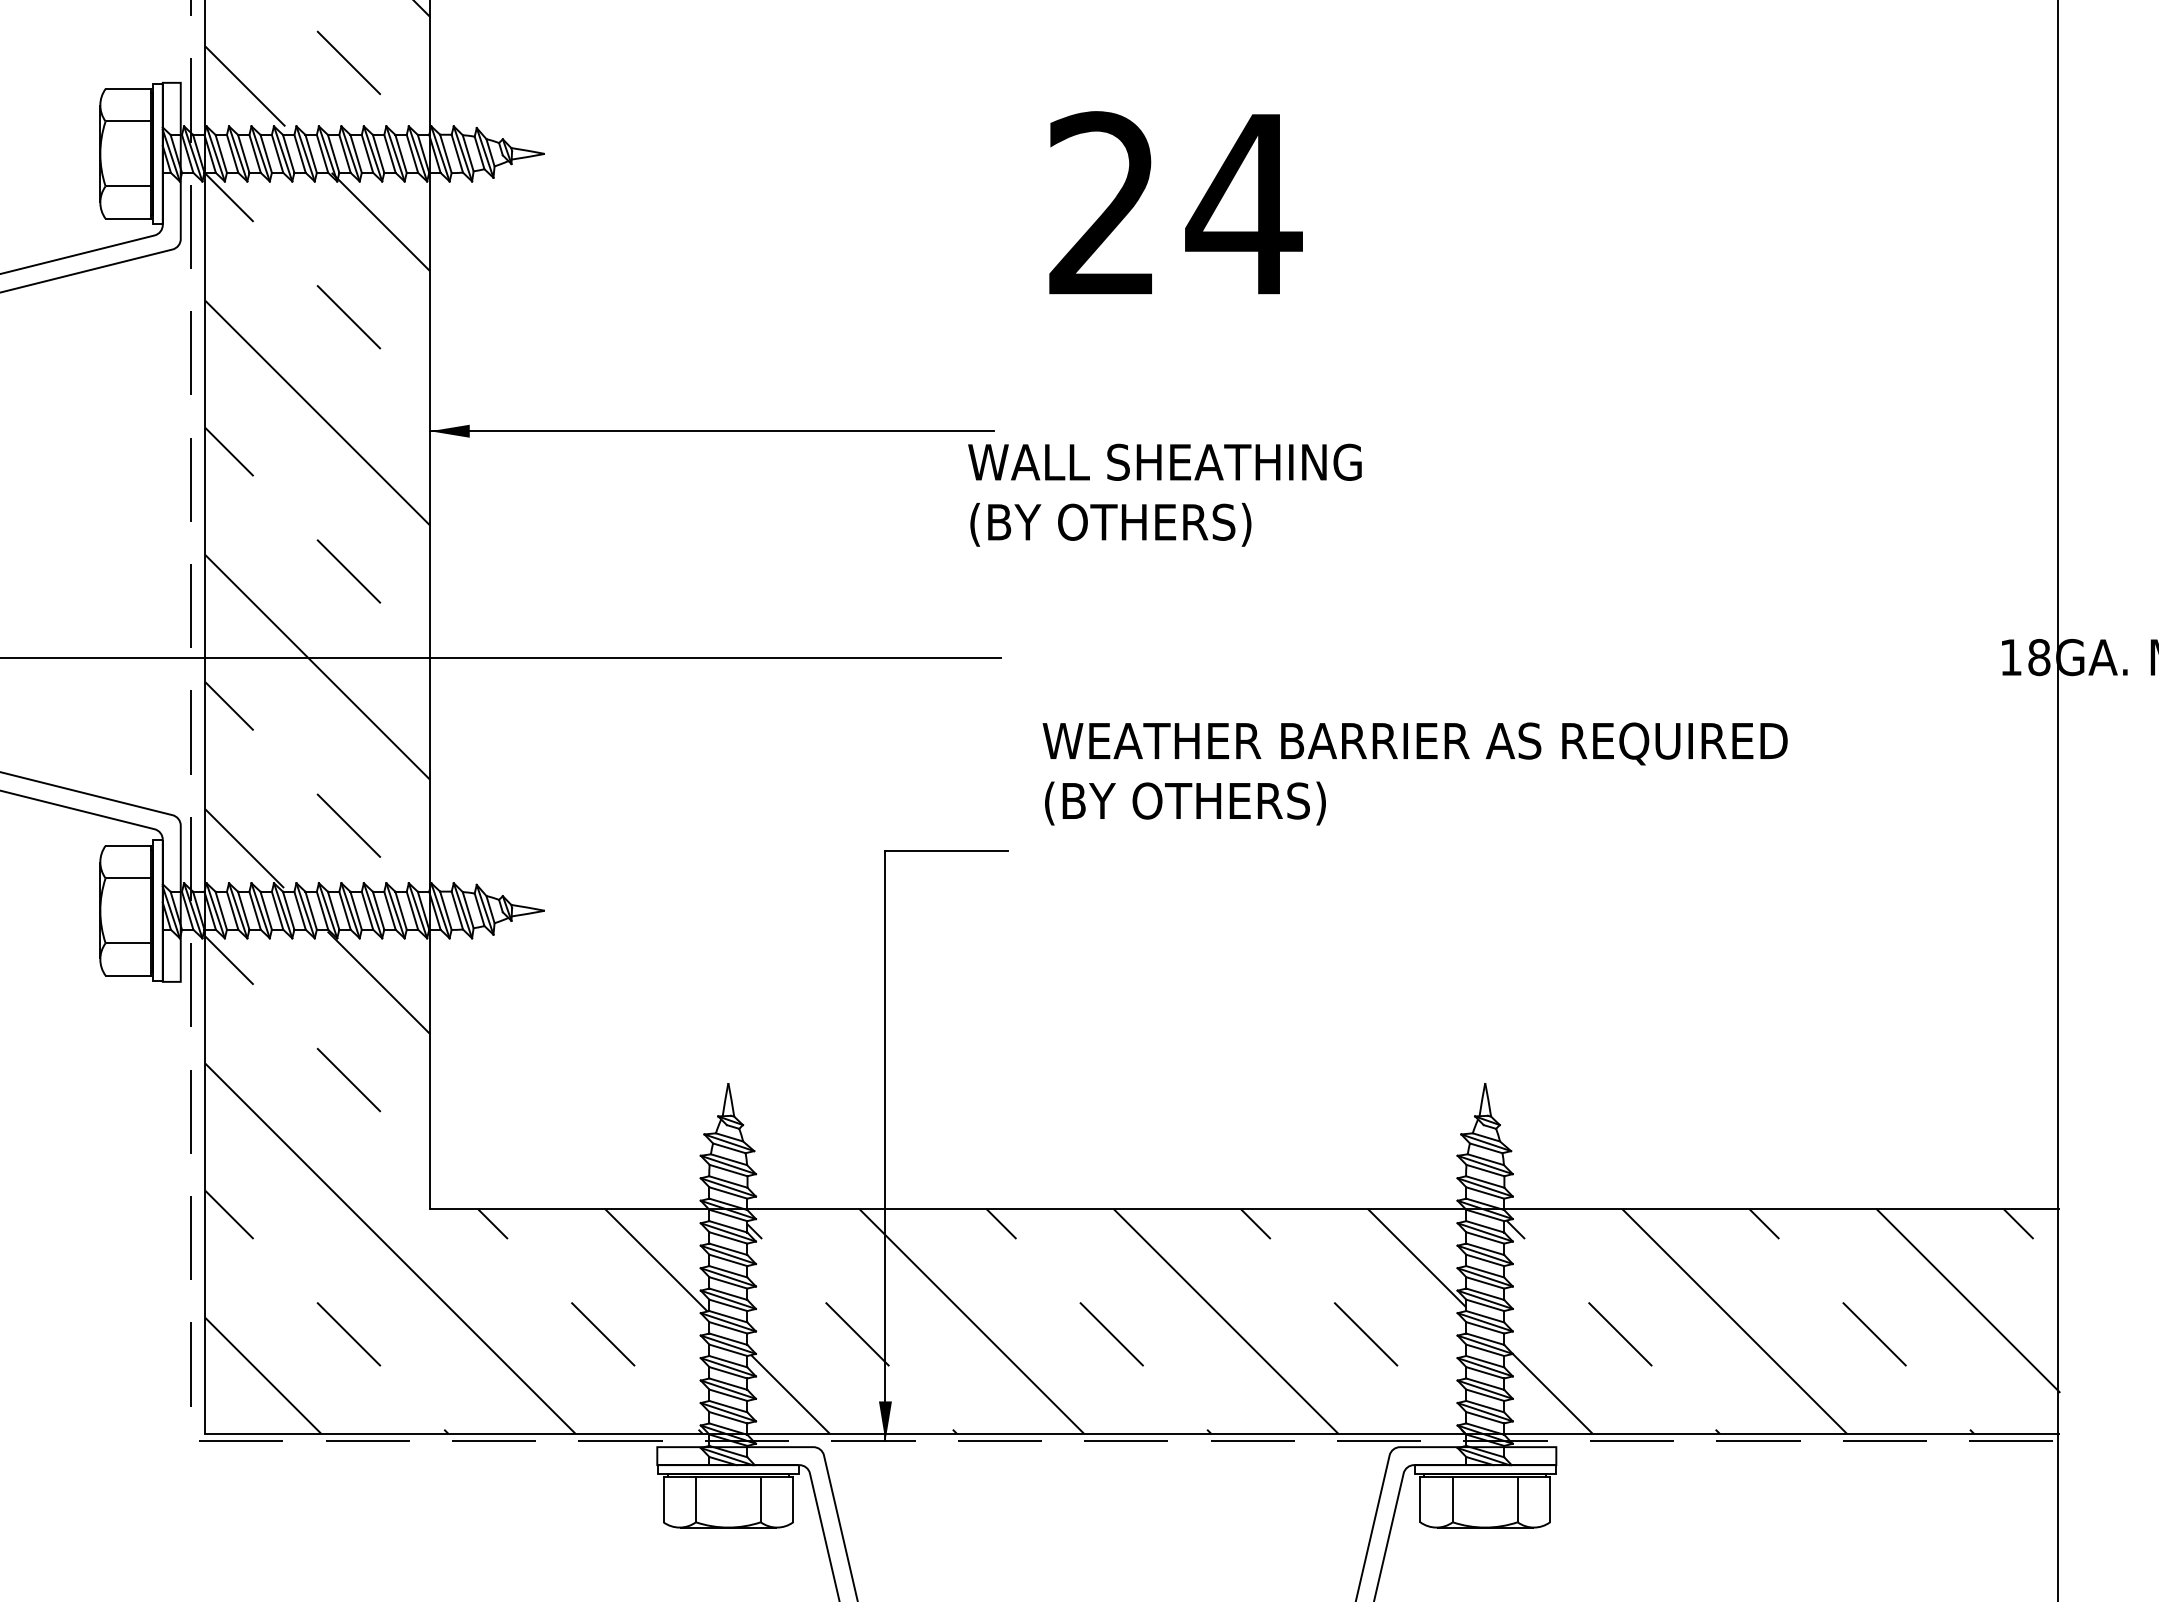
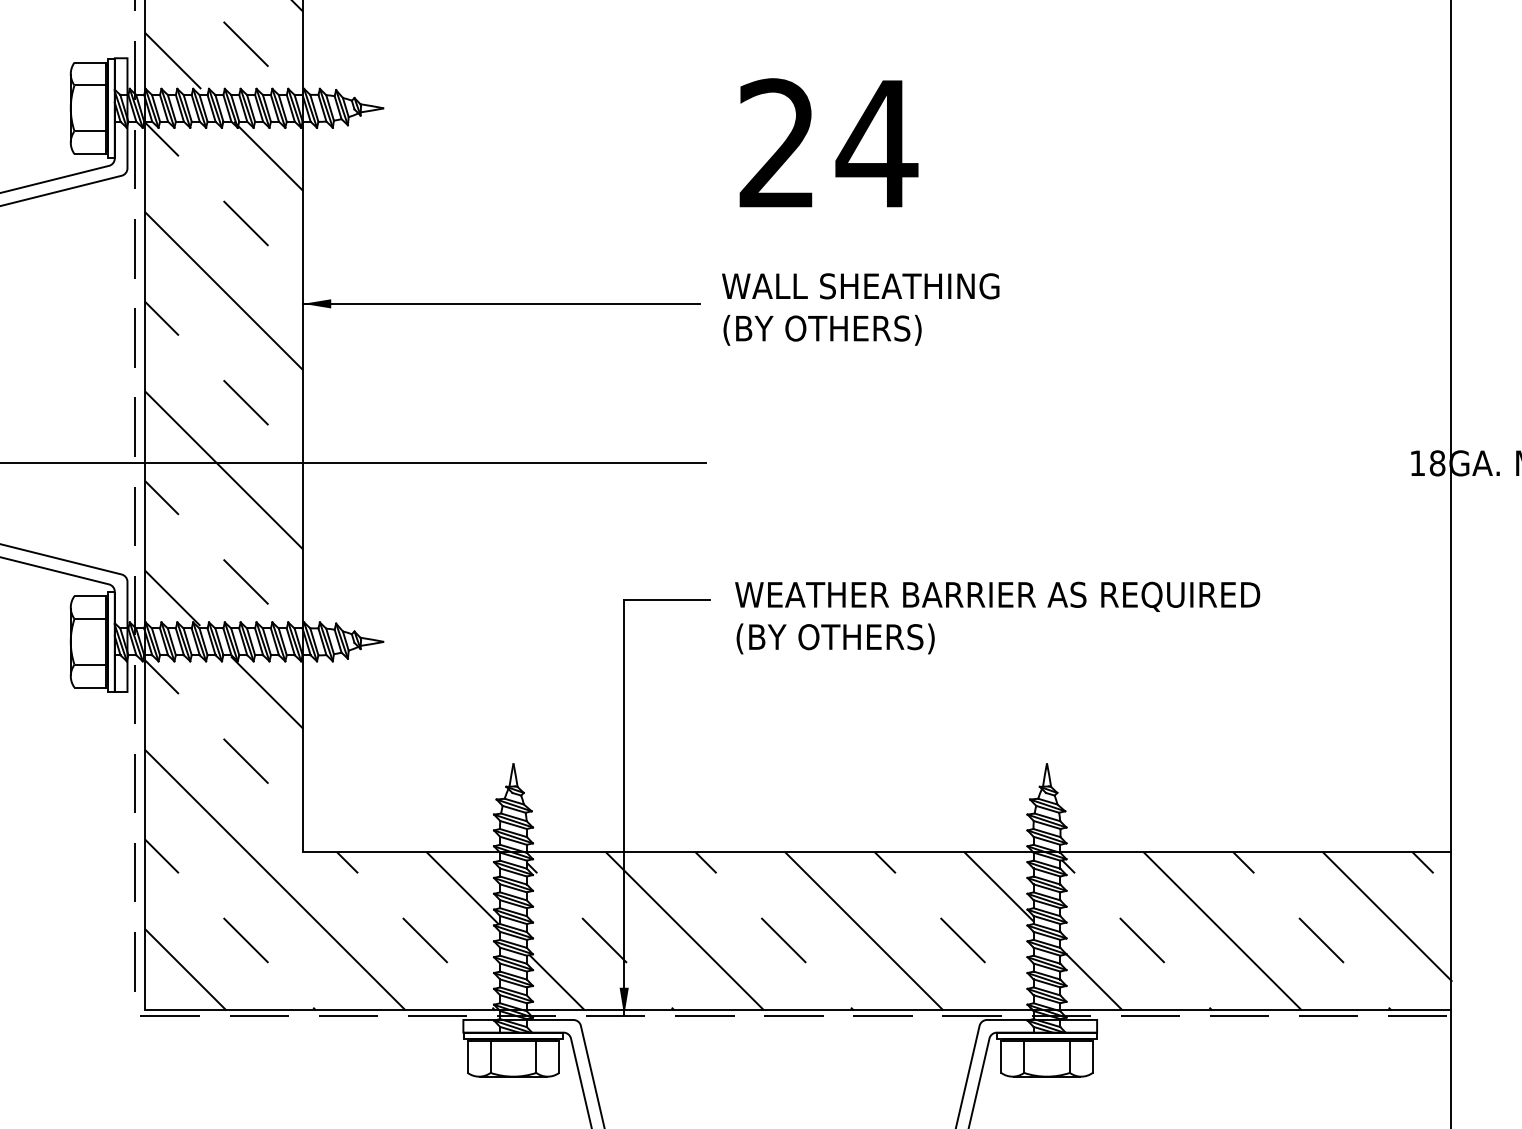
text: (1164, 494) -> (860, 308), moved
text: (1414, 773) -> (997, 617), moved

